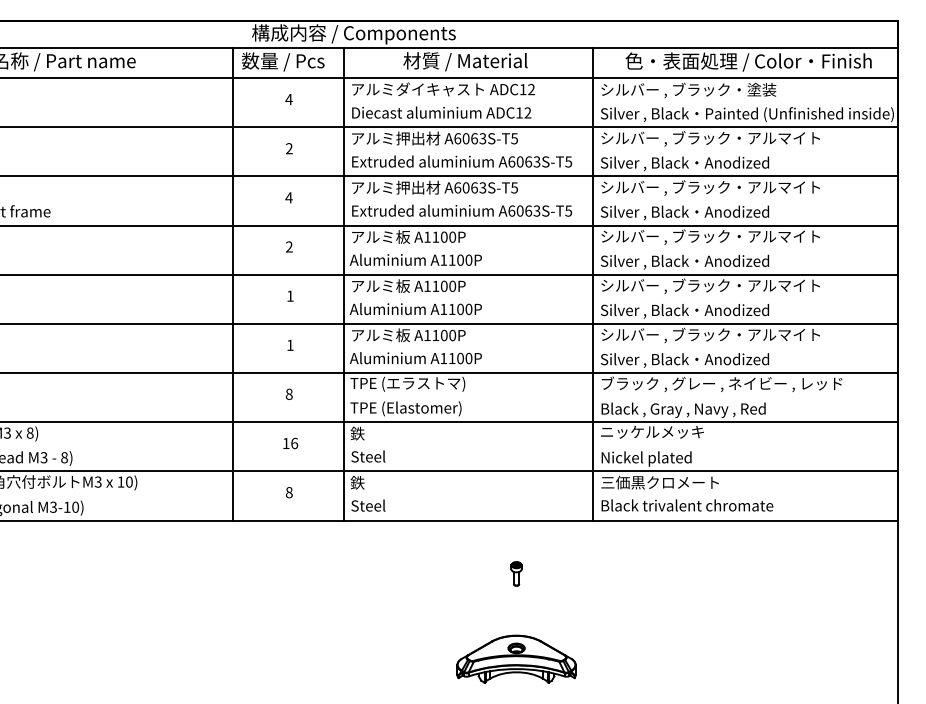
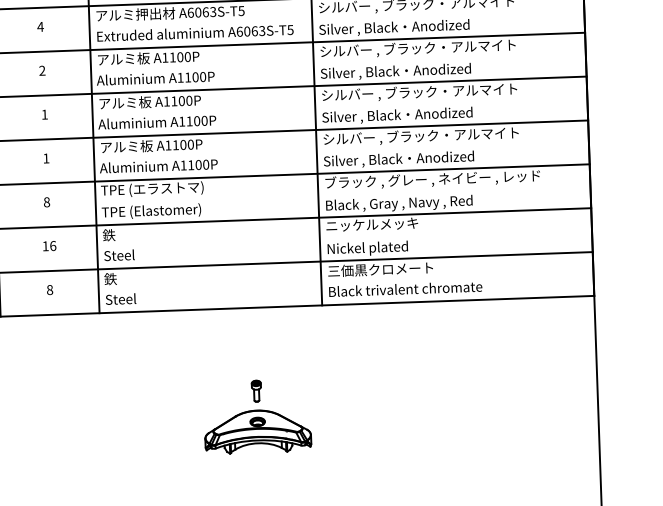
part: (516, 573) -> (256, 390), moved

